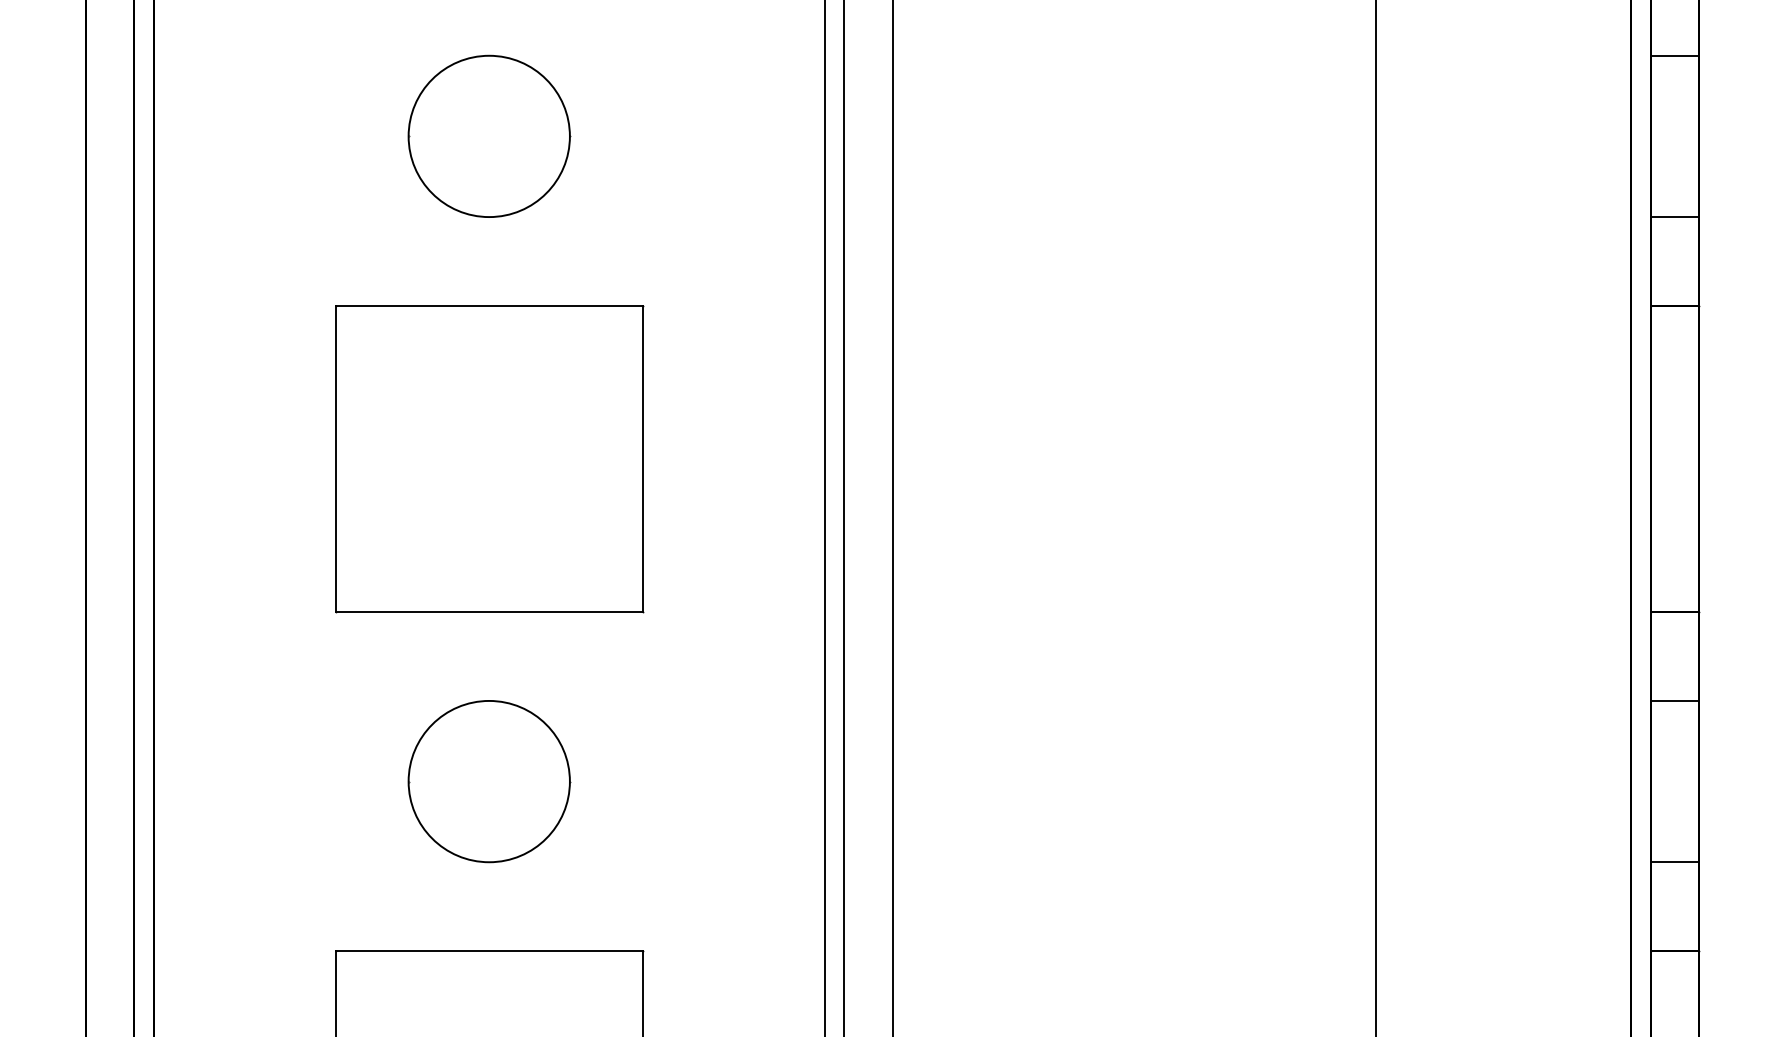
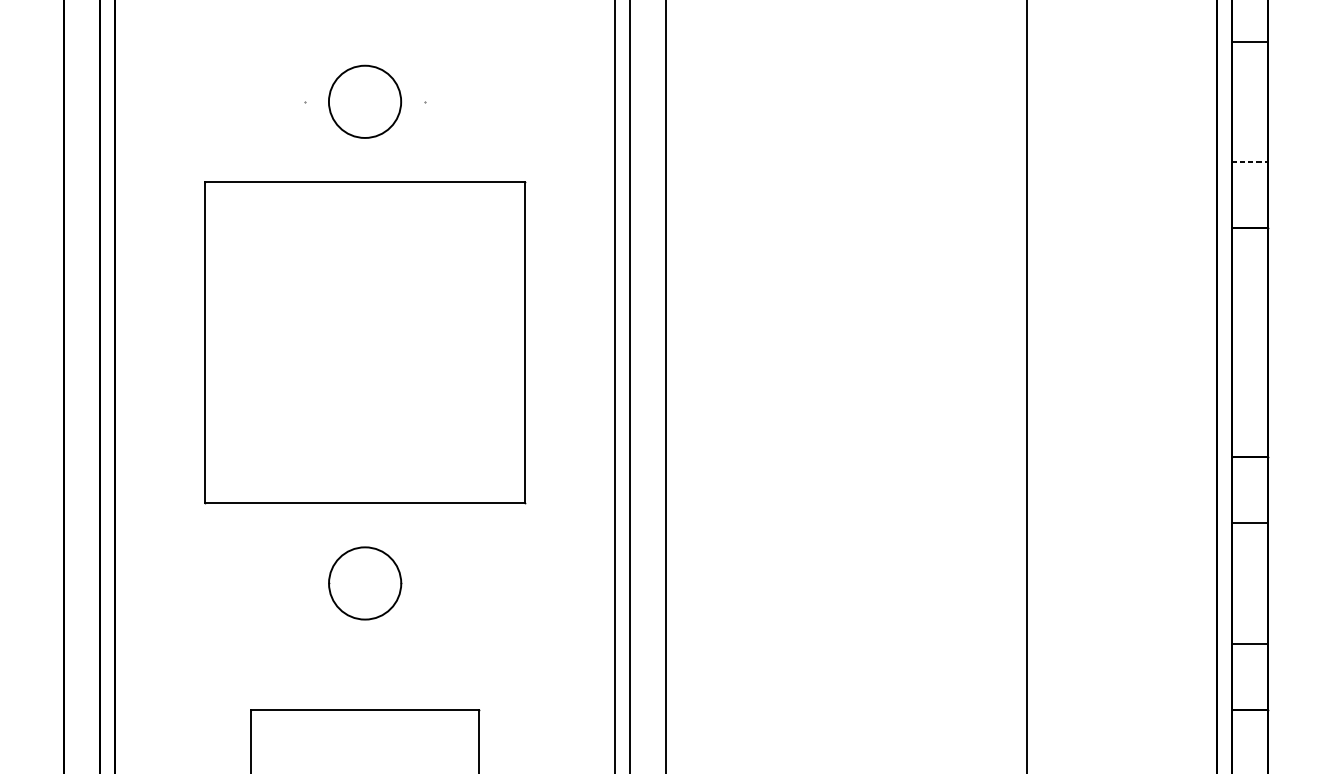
circle: (488, 136) -> (364, 101), size x0.6
line: (1675, 217) -> (1250, 162), solid -> dashed
part: (489, 459) -> (365, 342), size x1.4
part: (489, 781) -> (365, 583), size x0.6

